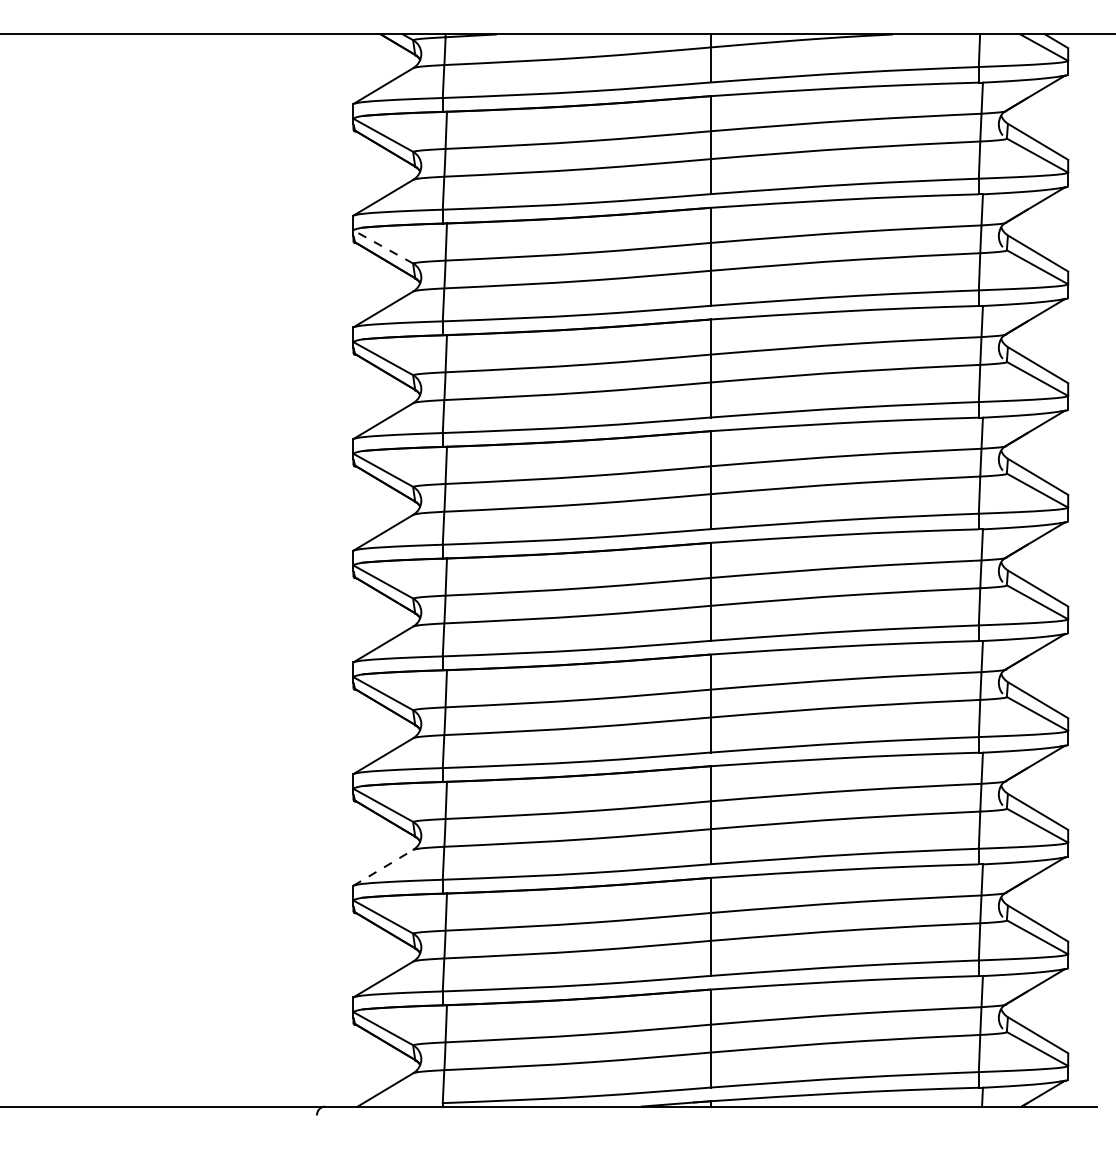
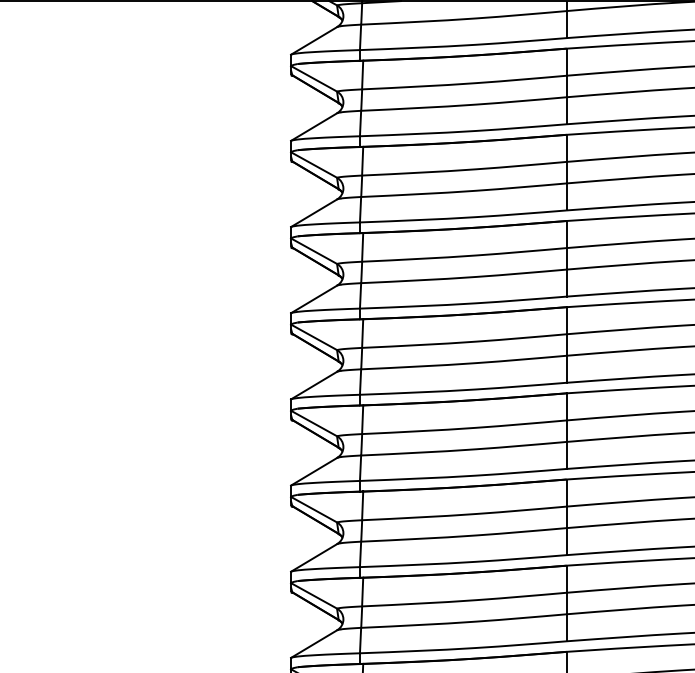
line: (382, 246) -> (313, 164), dashed -> solid
line: (383, 867) -> (314, 643), dashed -> solid

